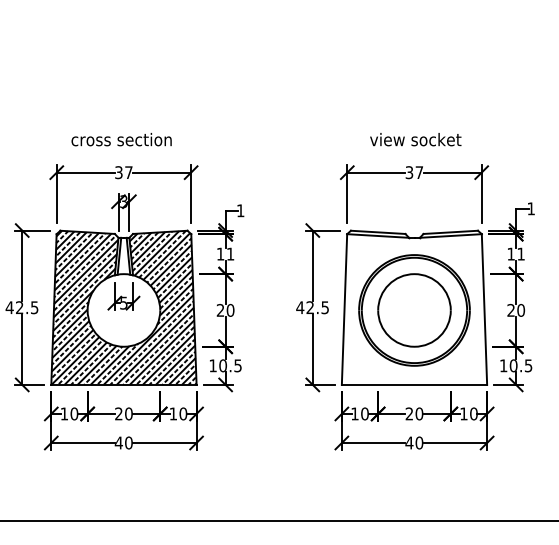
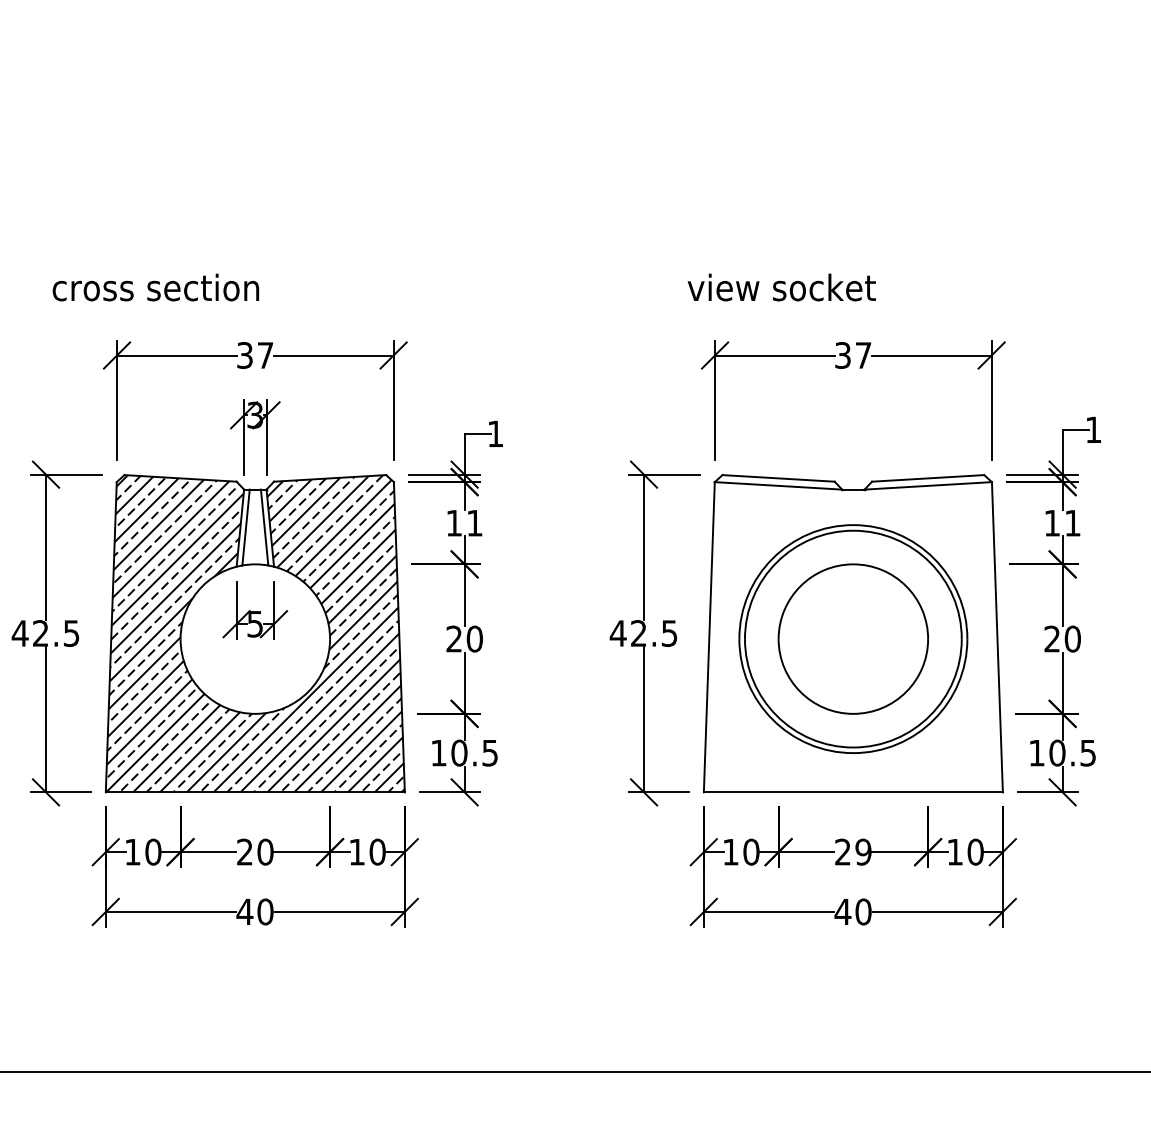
text: (121, 139) -> (155, 287), moved
text: (415, 139) -> (781, 287), moved
text: (419, 413) -> (863, 851), 20 -> 29

